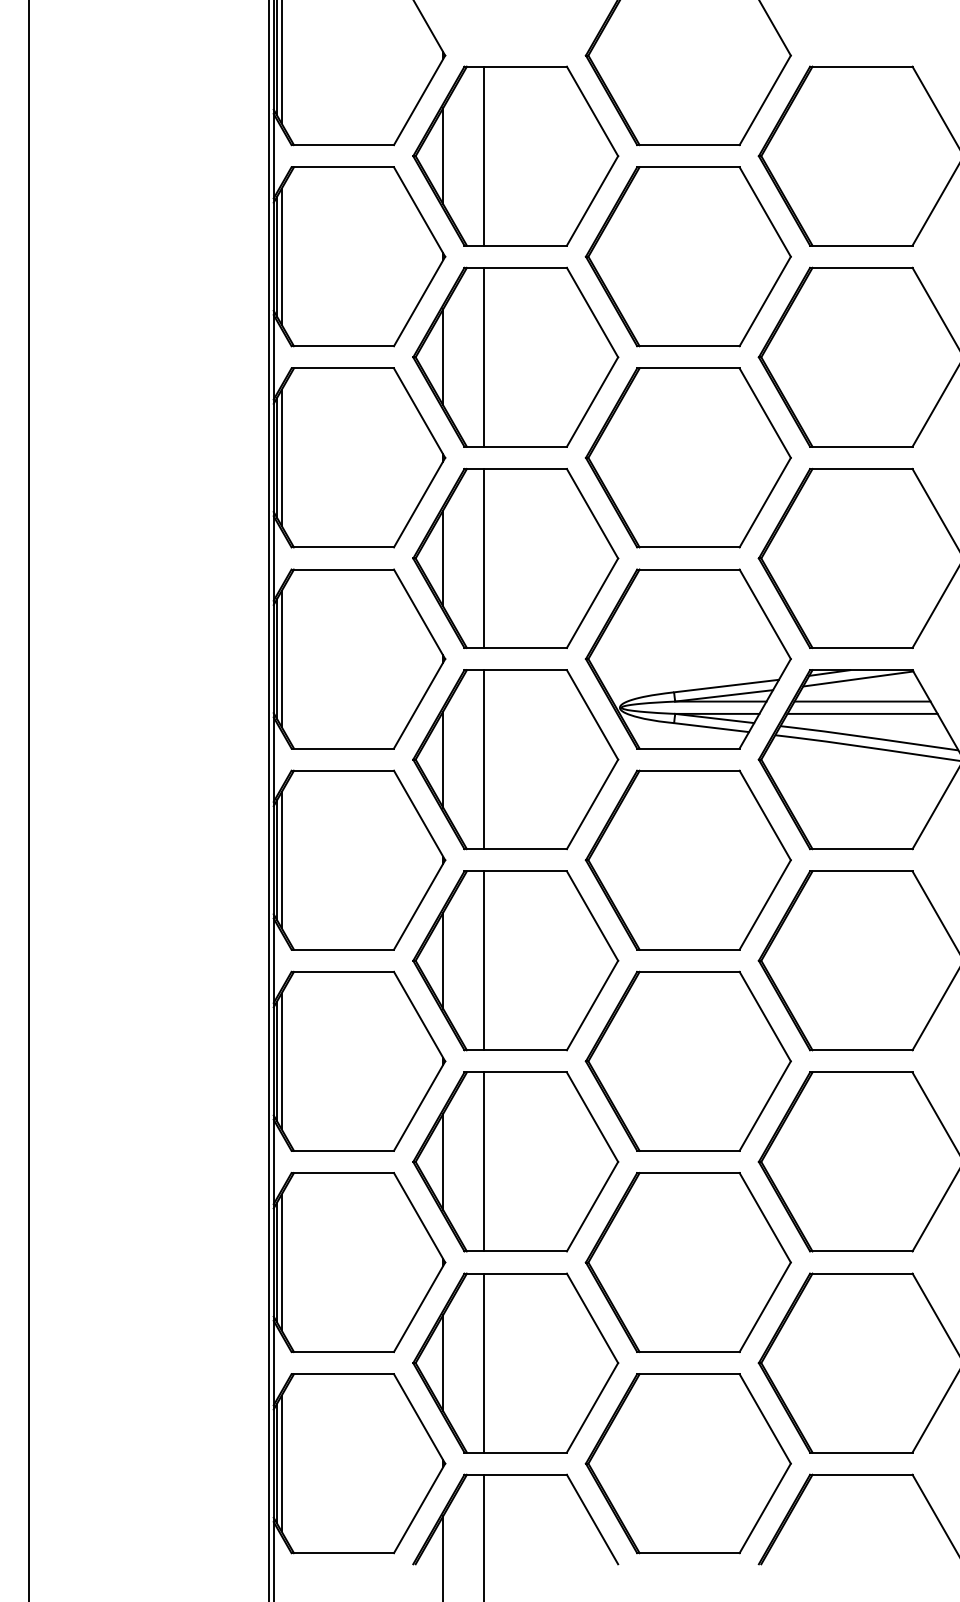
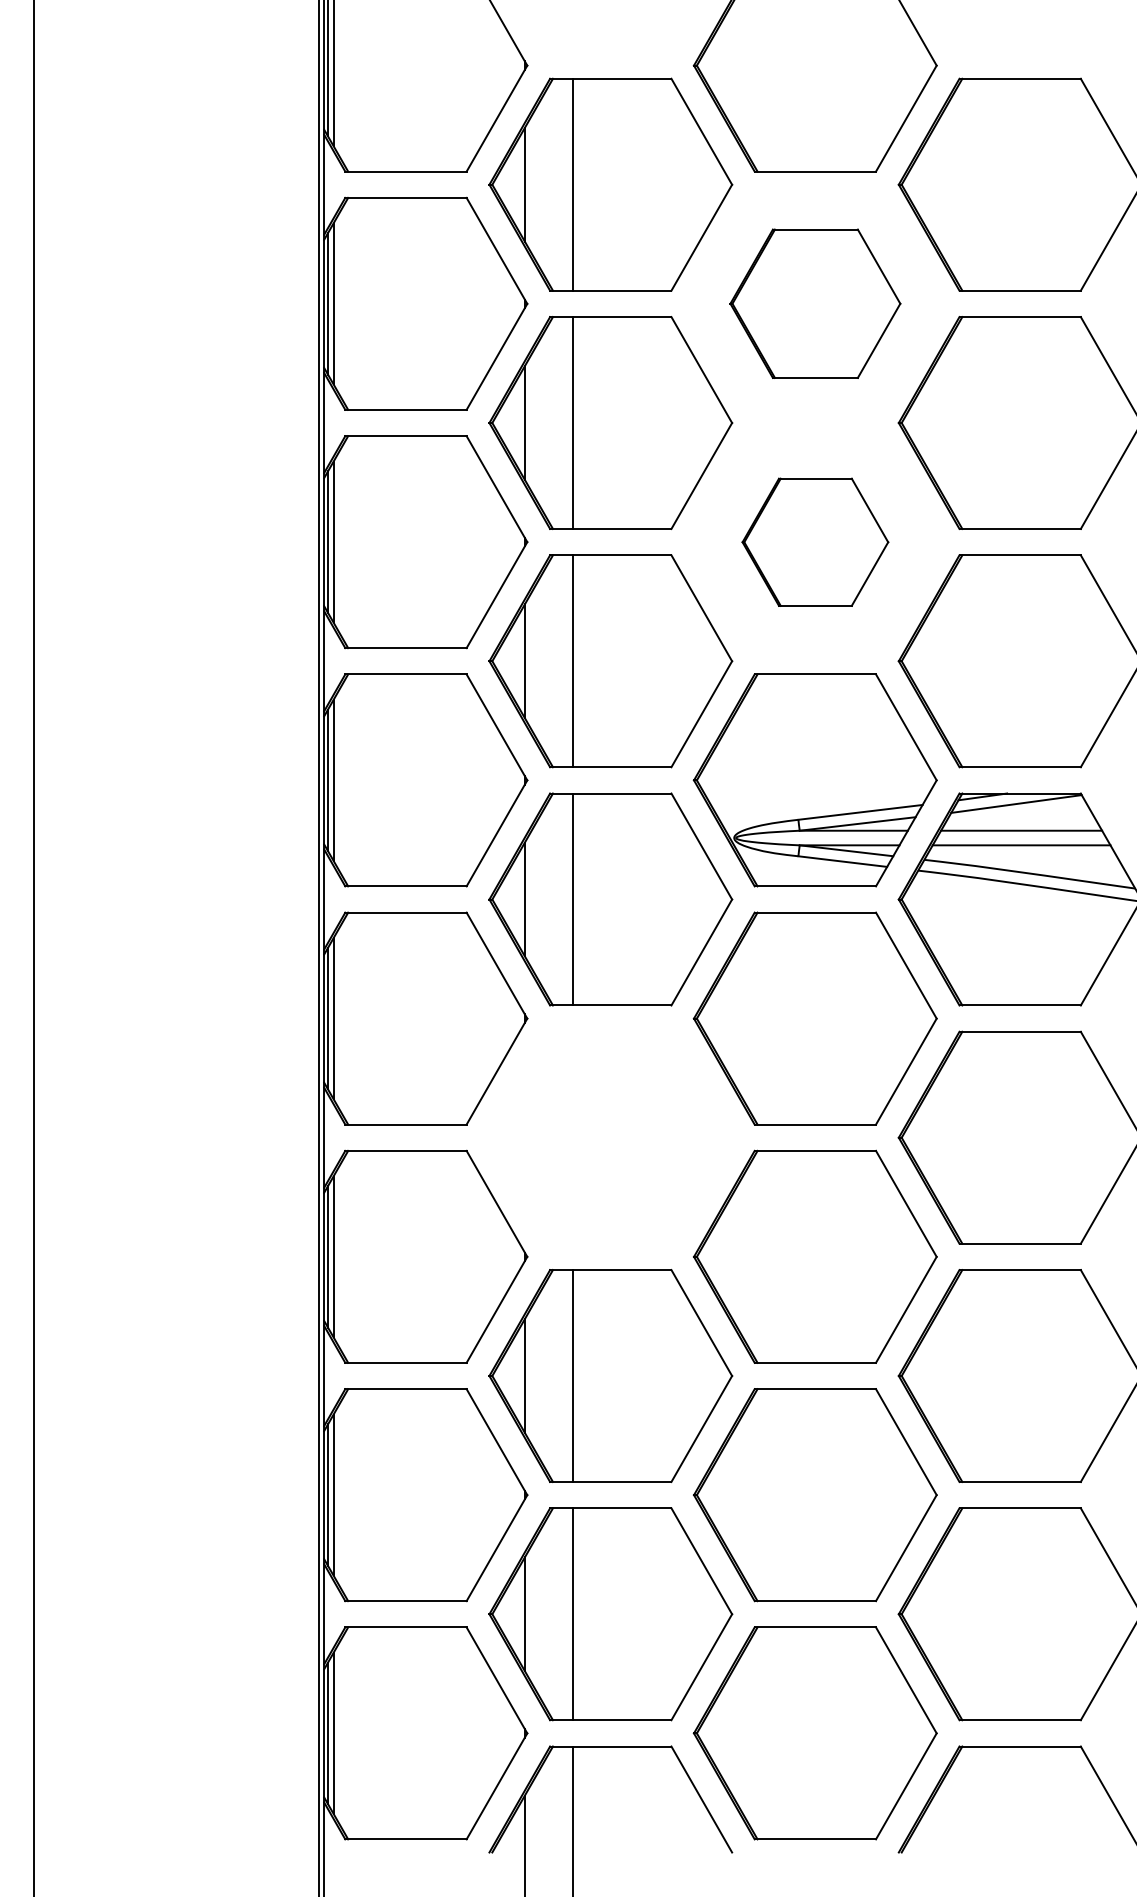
part: (688, 256) -> (815, 303), size x0.7
part: (688, 458) -> (815, 542), size x0.6
part: (515, 960) -> (610, 1137), removed

